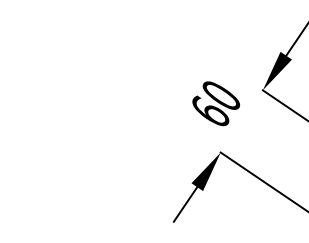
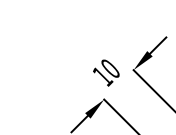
text: (214, 105) -> (105, 73), 60 -> 10

